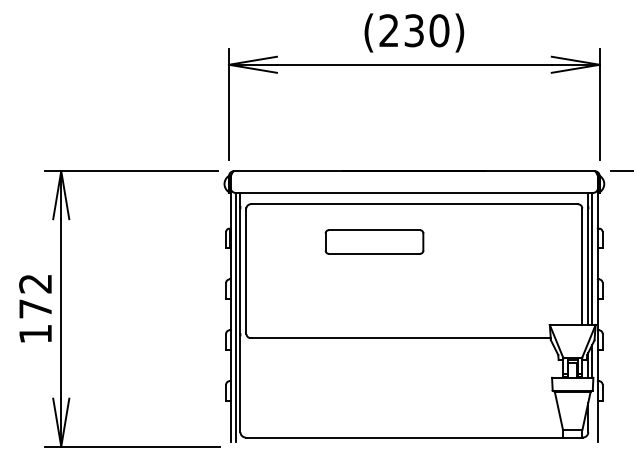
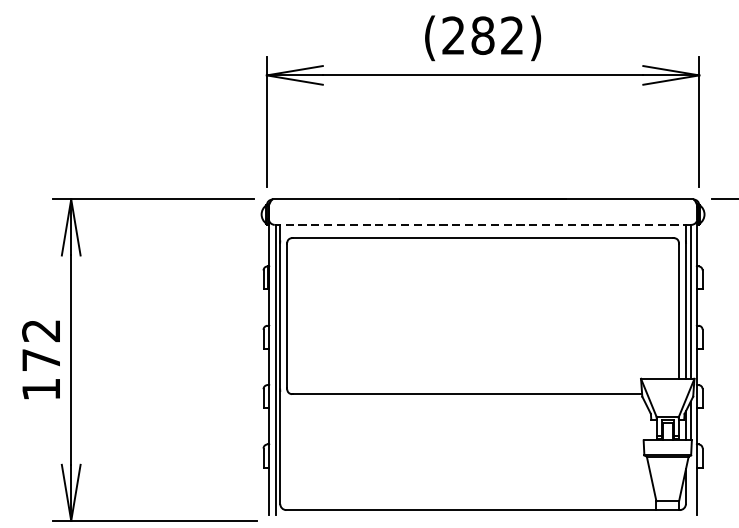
text: (426, 30) -> (497, 35), (230) -> (282)
line: (414, 192) -> (483, 224), solid -> dashed
part: (374, 241) -> (436, 281), removed

